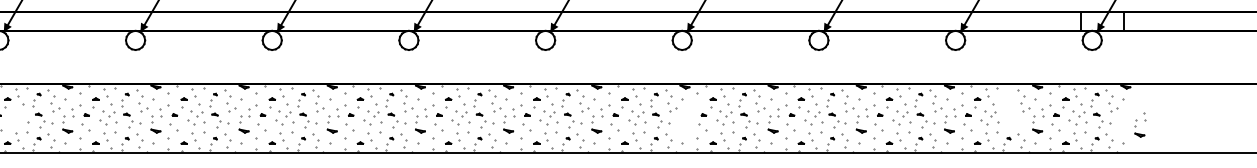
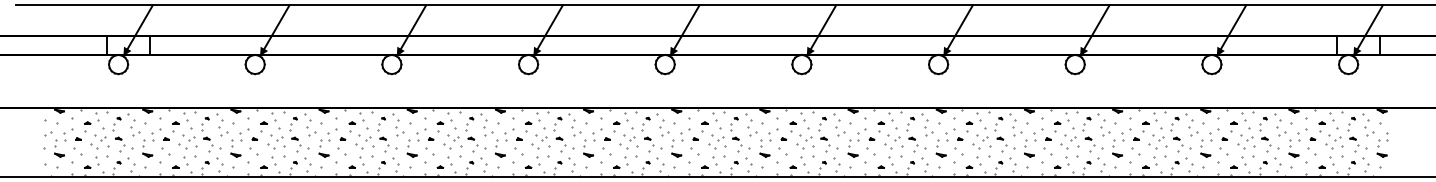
part: (1013, 110) -> (1269, 134), added
part: (19, 117) -> (275, 141), added
part: (689, 118) -> (945, 142), added
part: (1140, 124) -> (1382, 144), moved

